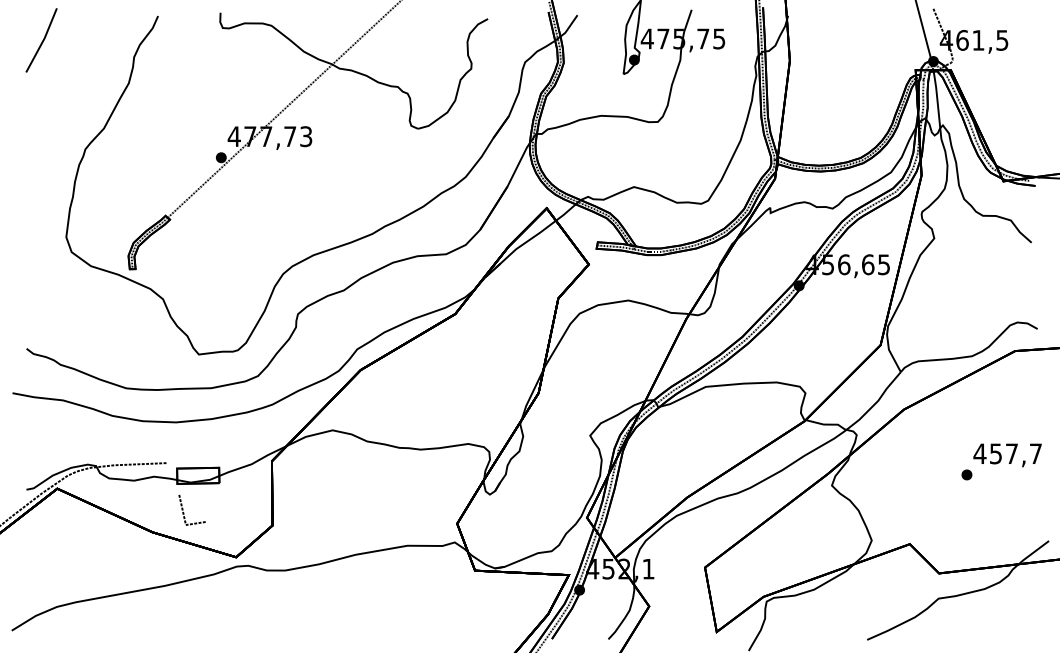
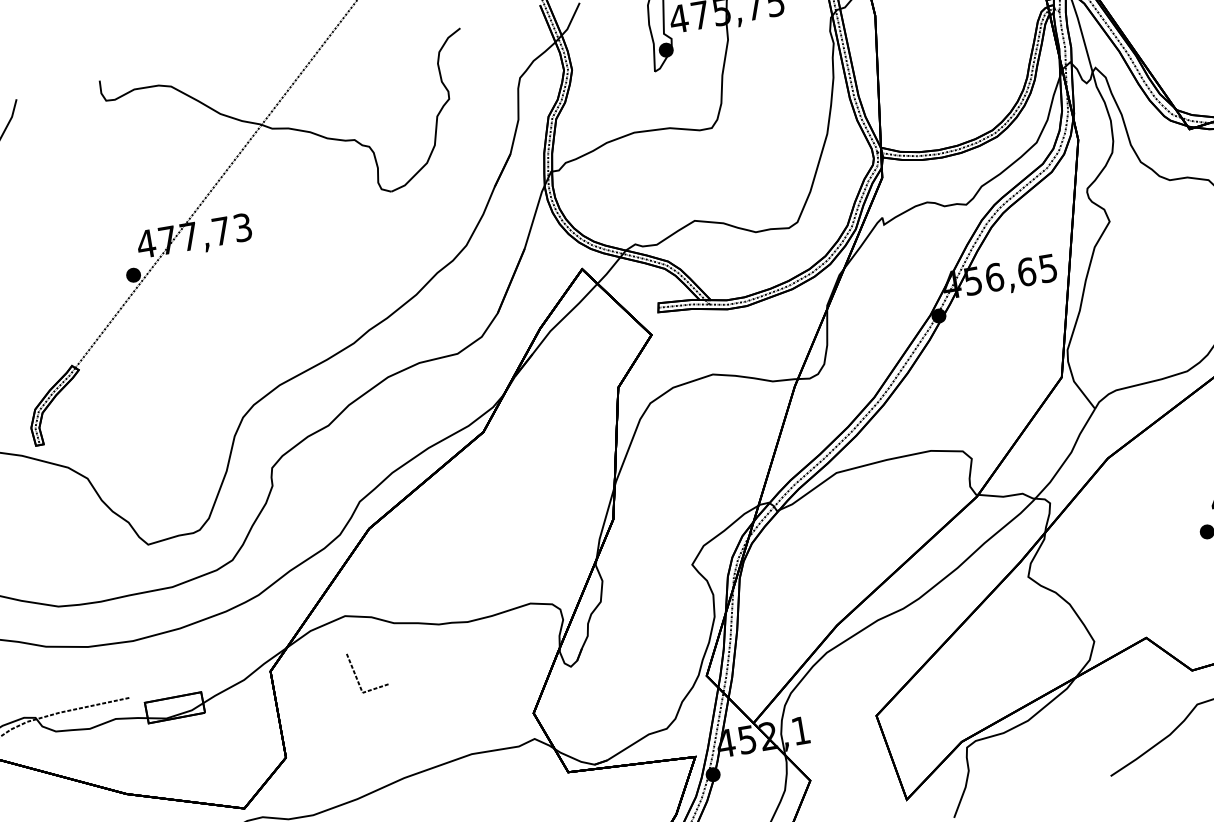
line: (184, 512) -> (357, 676), moved

